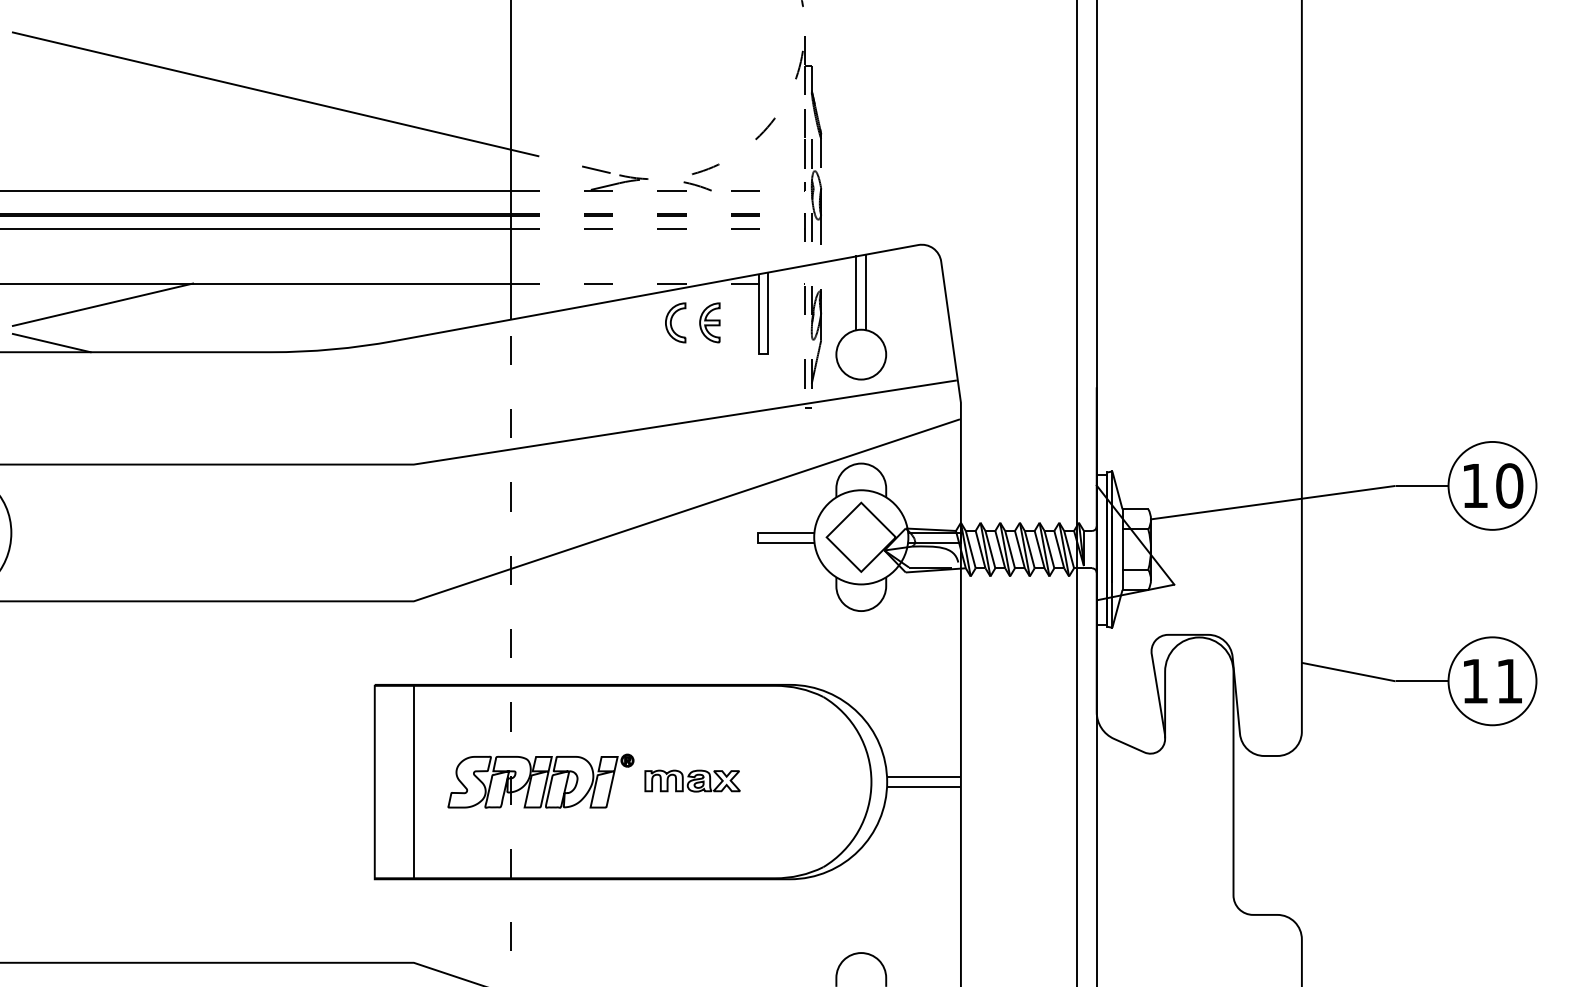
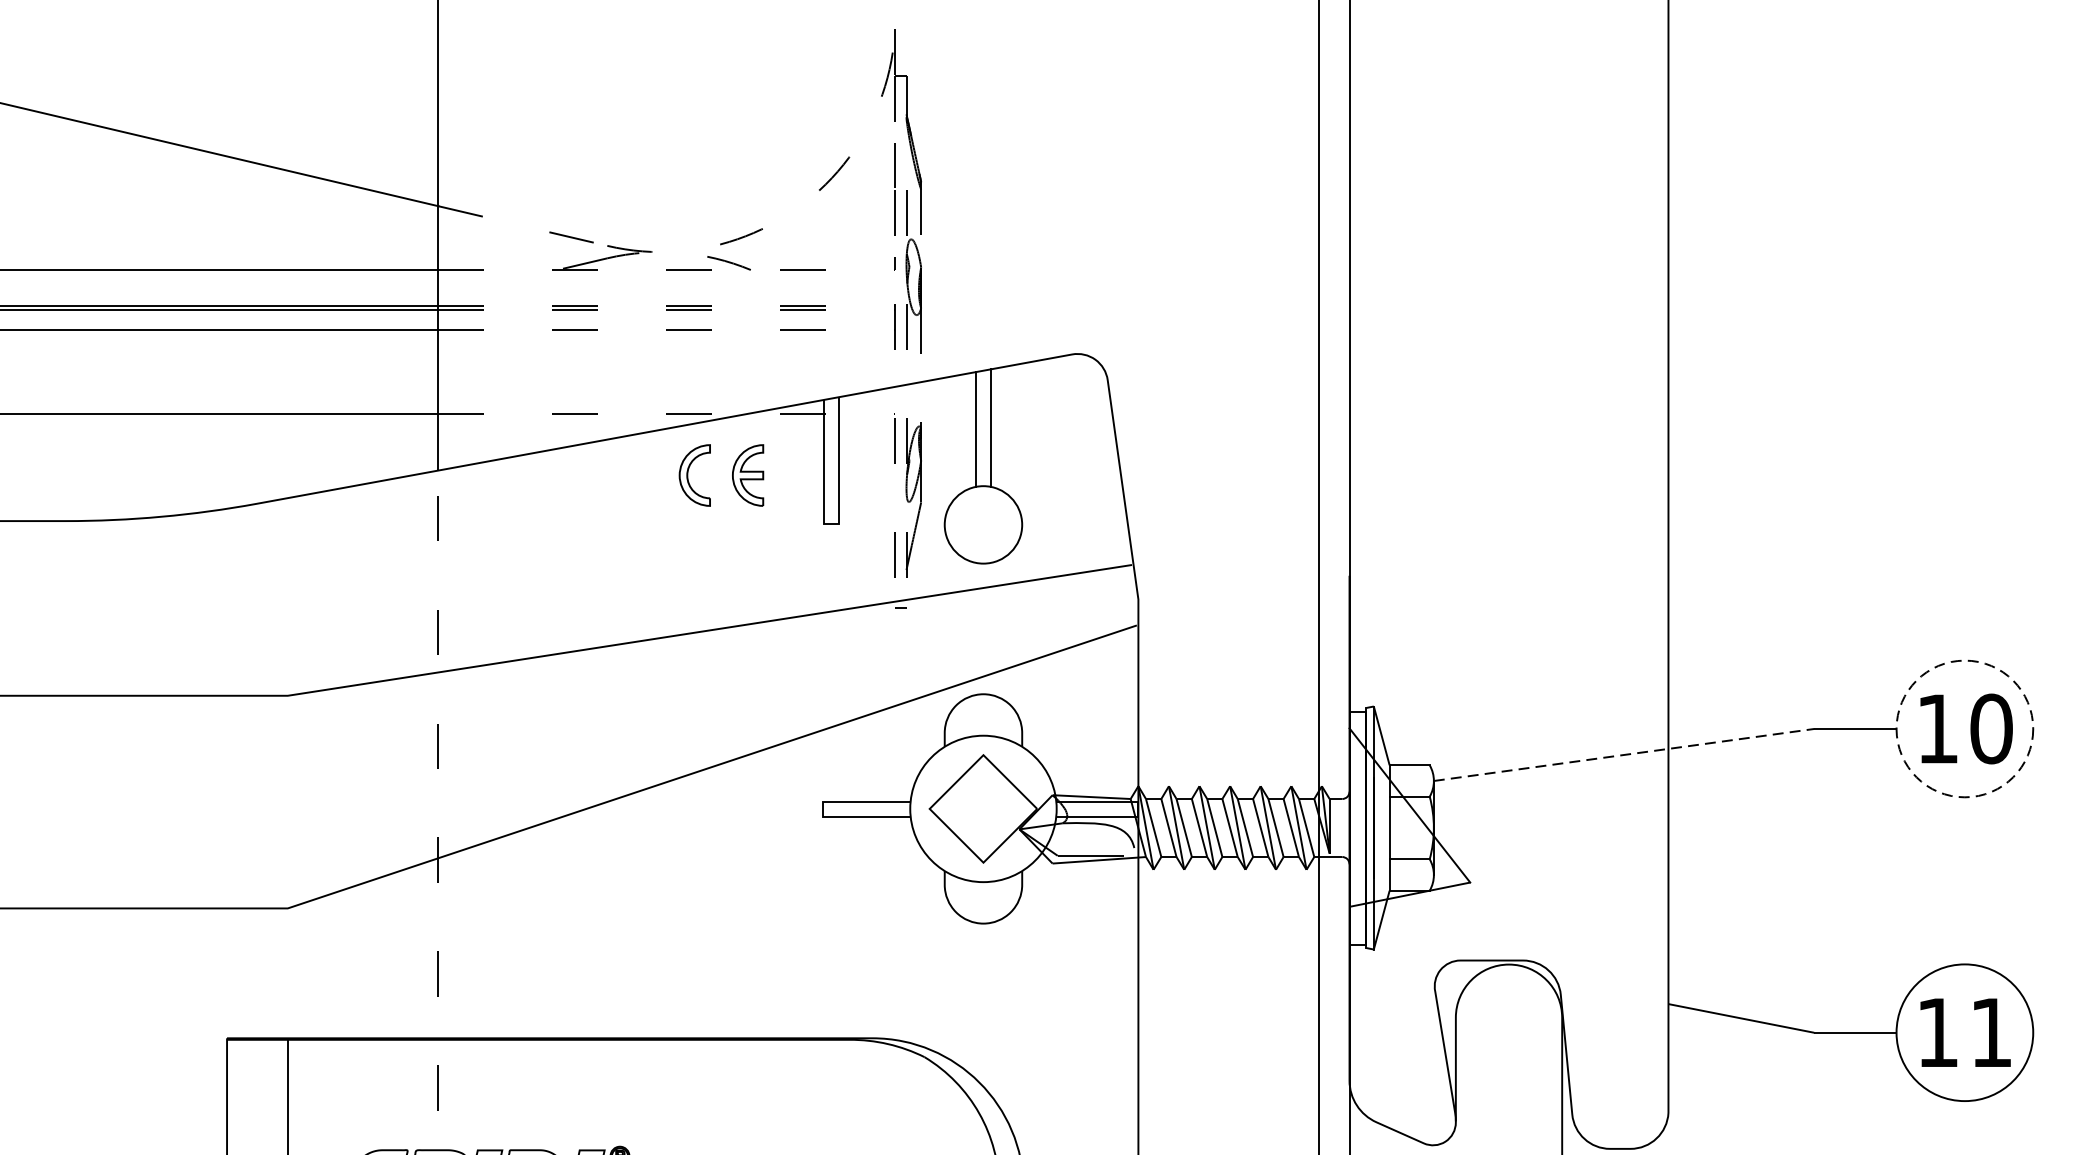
circle: (1492, 485) -> (1964, 728), solid -> dashed
line: (1273, 502) -> (1624, 754), solid -> dashed

